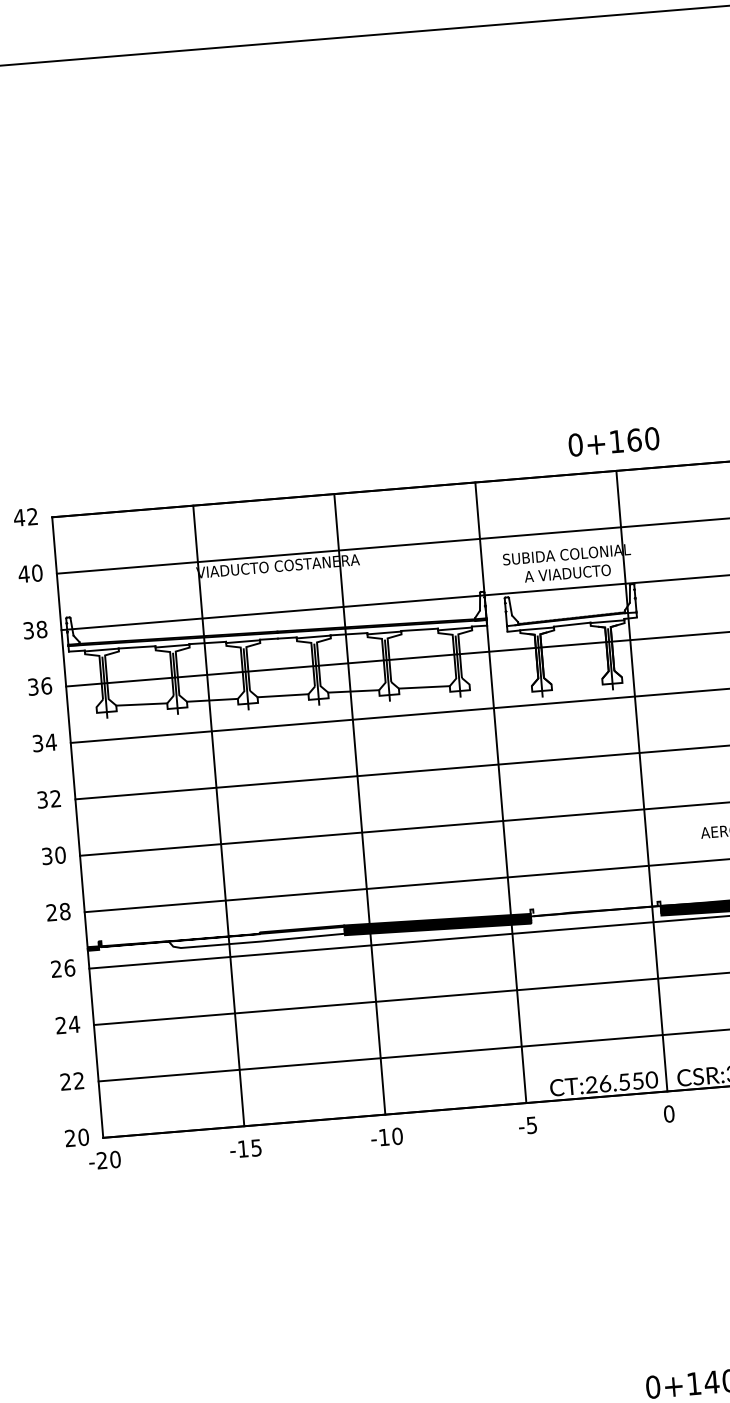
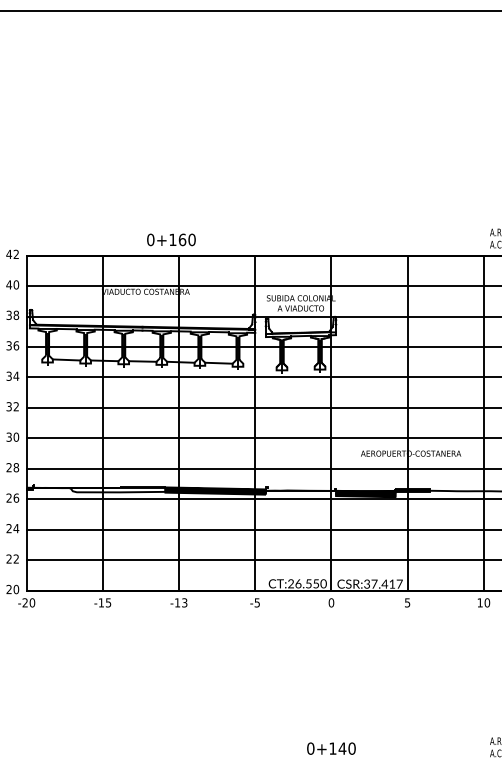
text: (613, 441) -> (171, 239), moved
text: (397, 1135) -> (184, 602), -10 -> -13

